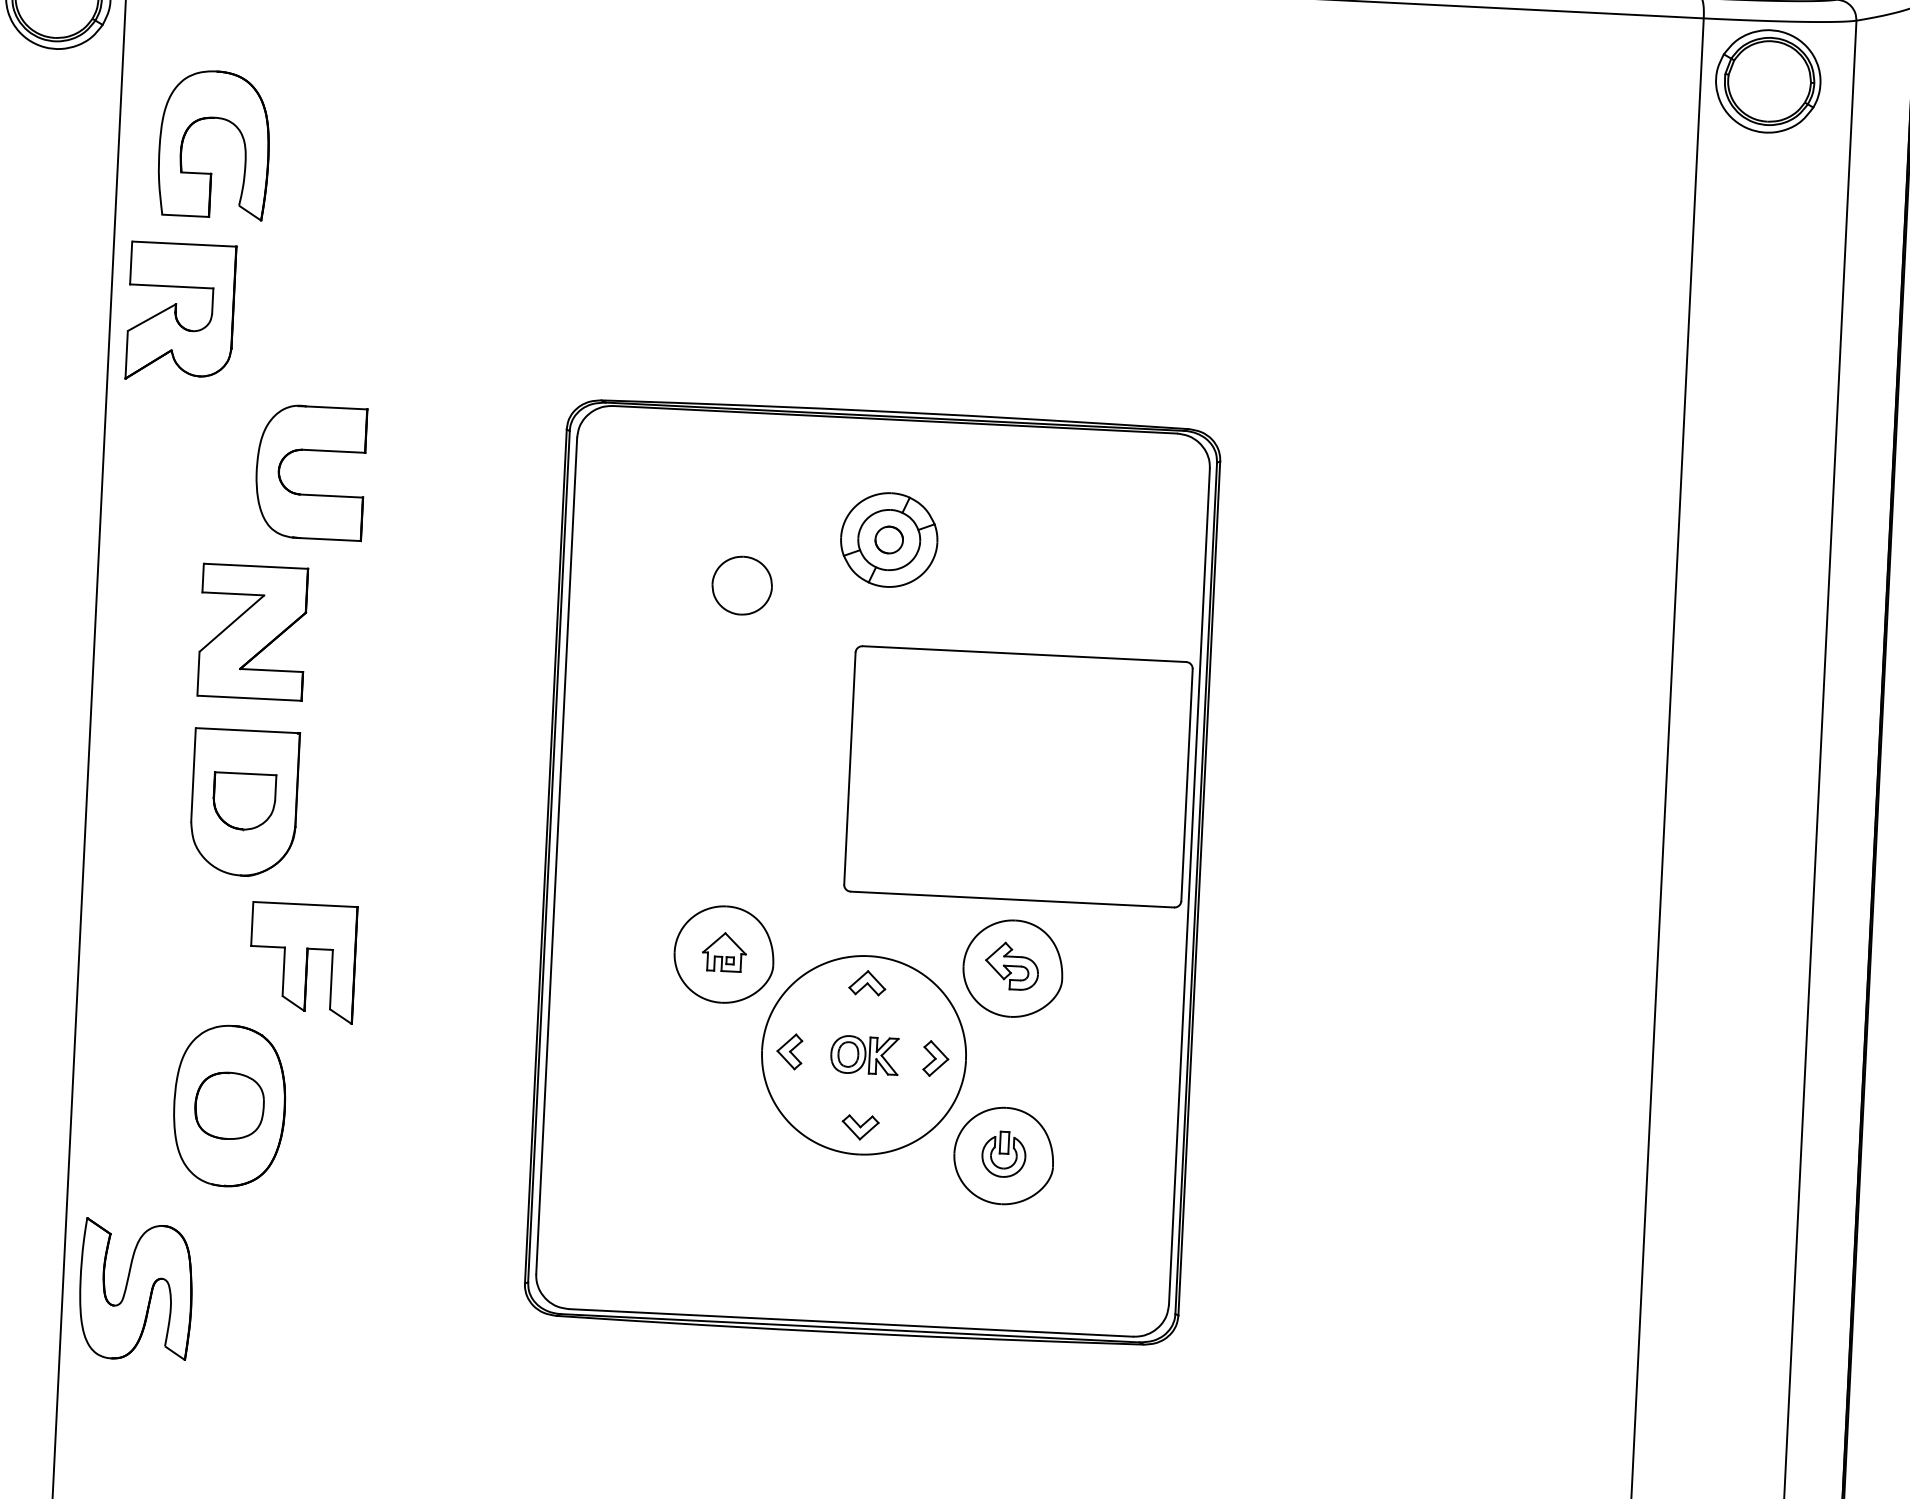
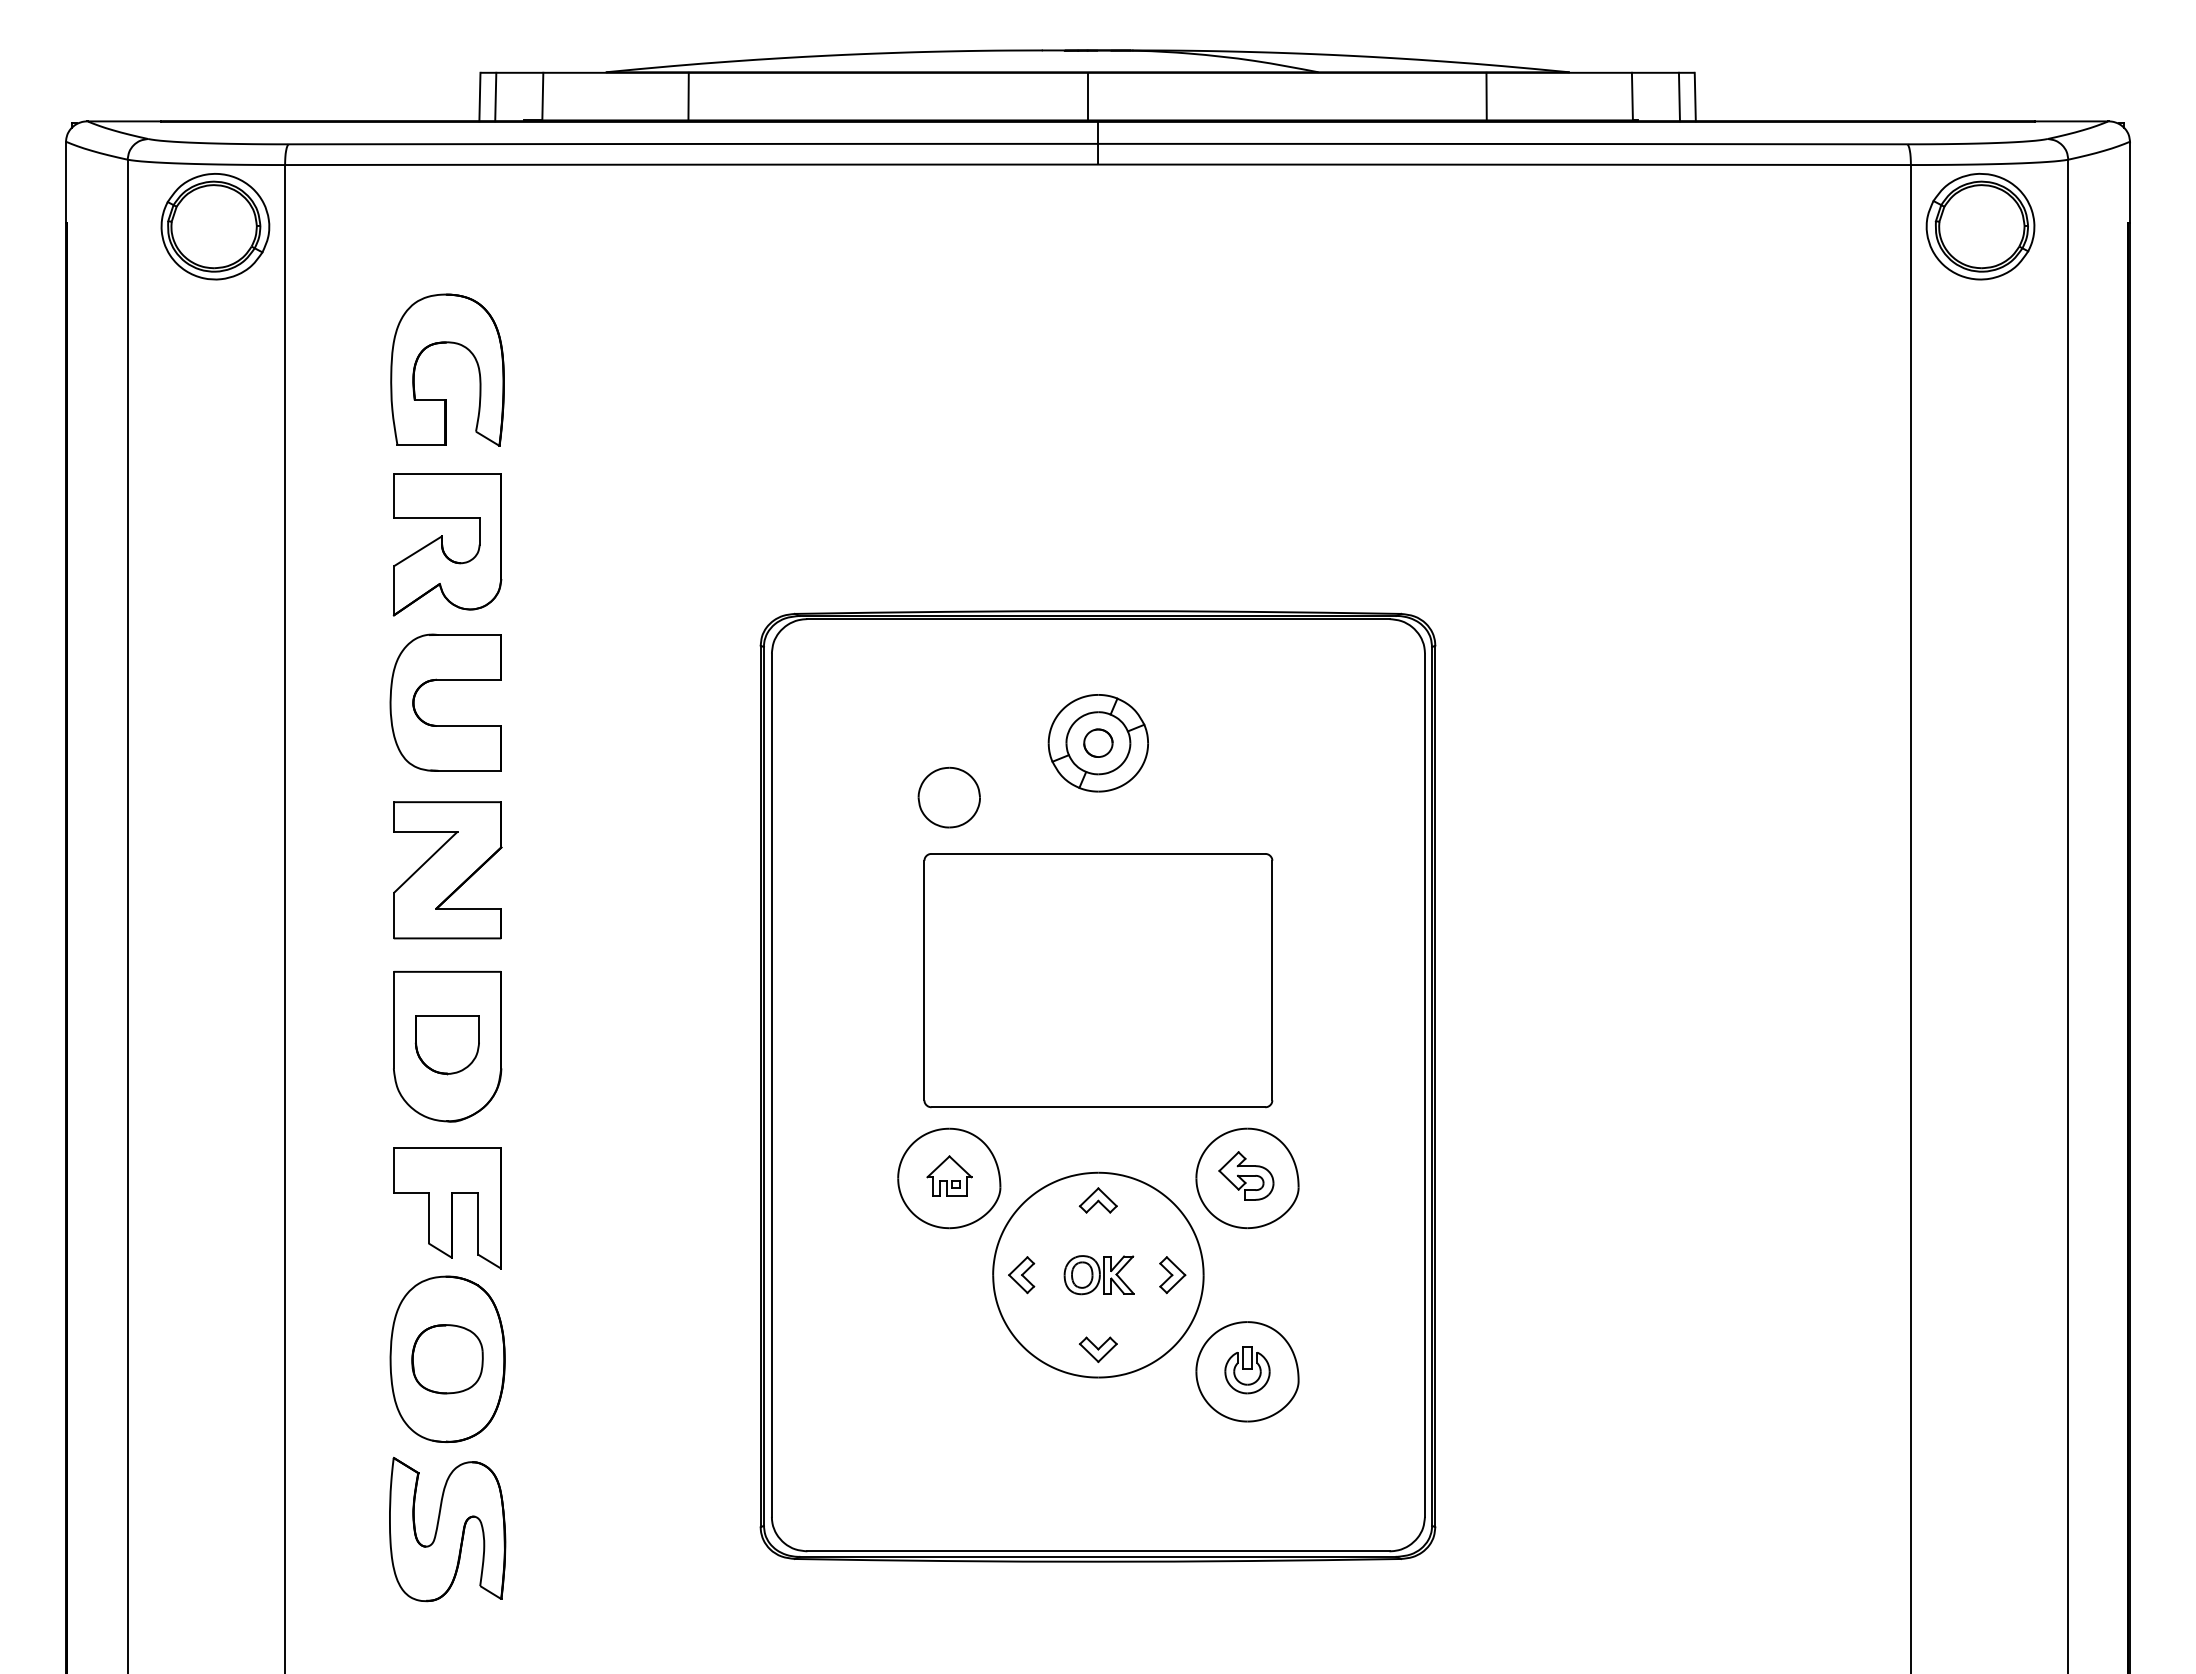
part: (215, 118) -> (447, 343), moved
part: (180, 312) -> (447, 544), moved
part: (311, 450) -> (445, 680), moved
part: (1018, 776) -> (1098, 980), moved
part: (302, 963) -> (447, 1208), moved
part: (136, 1290) -> (447, 1529), moved

